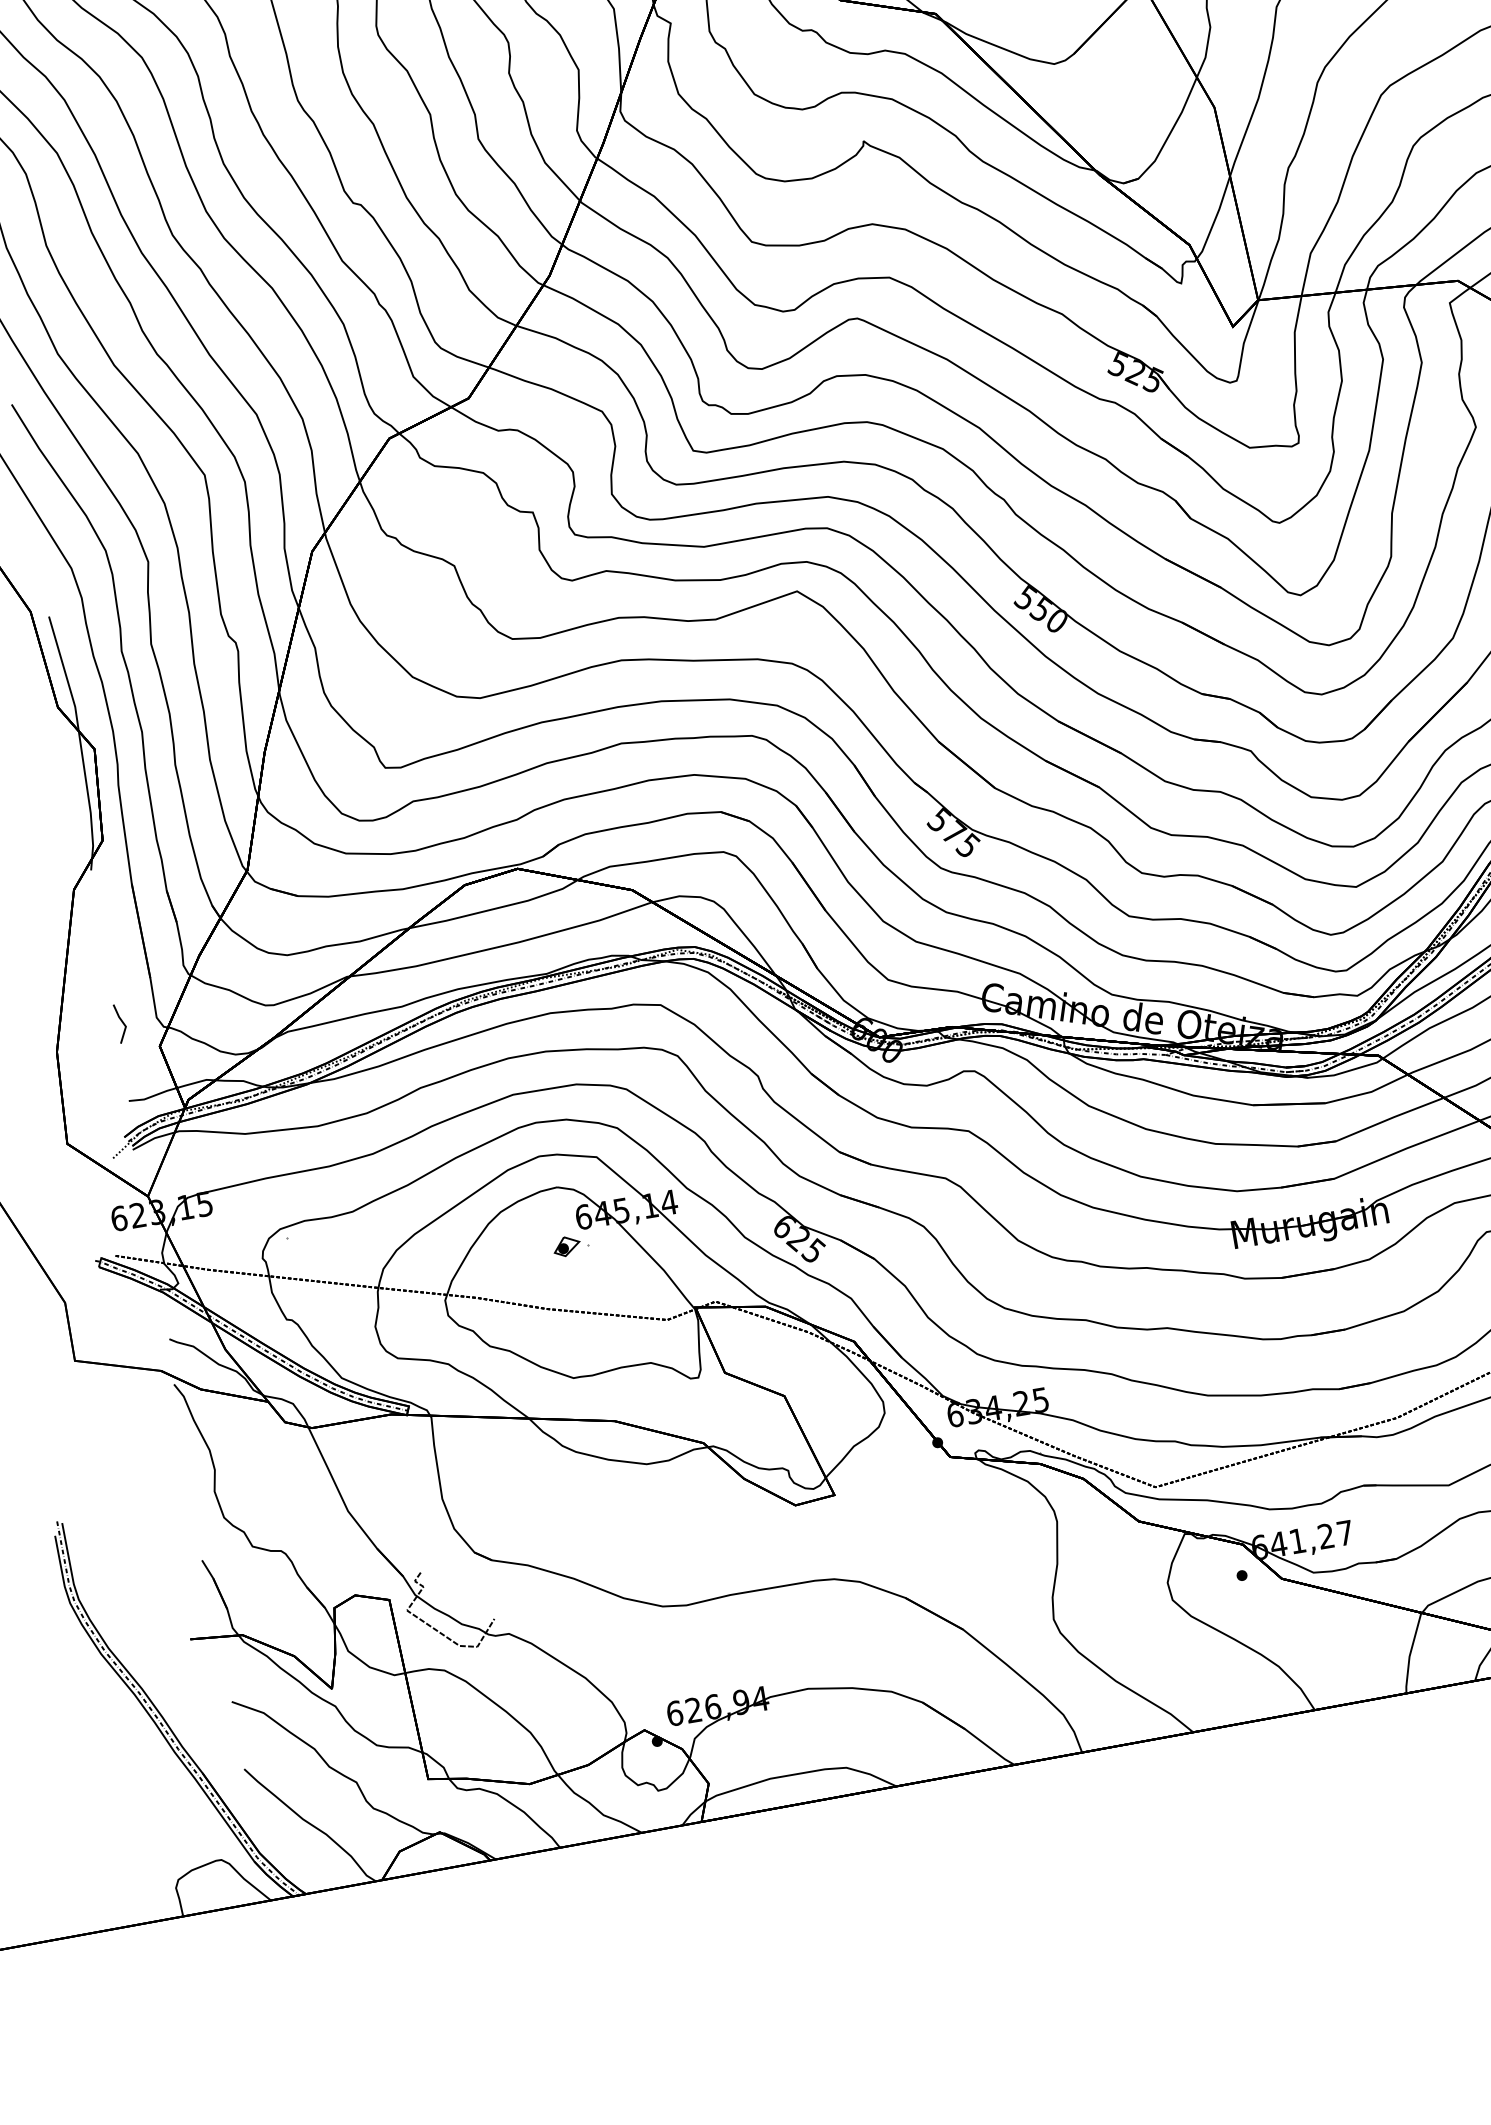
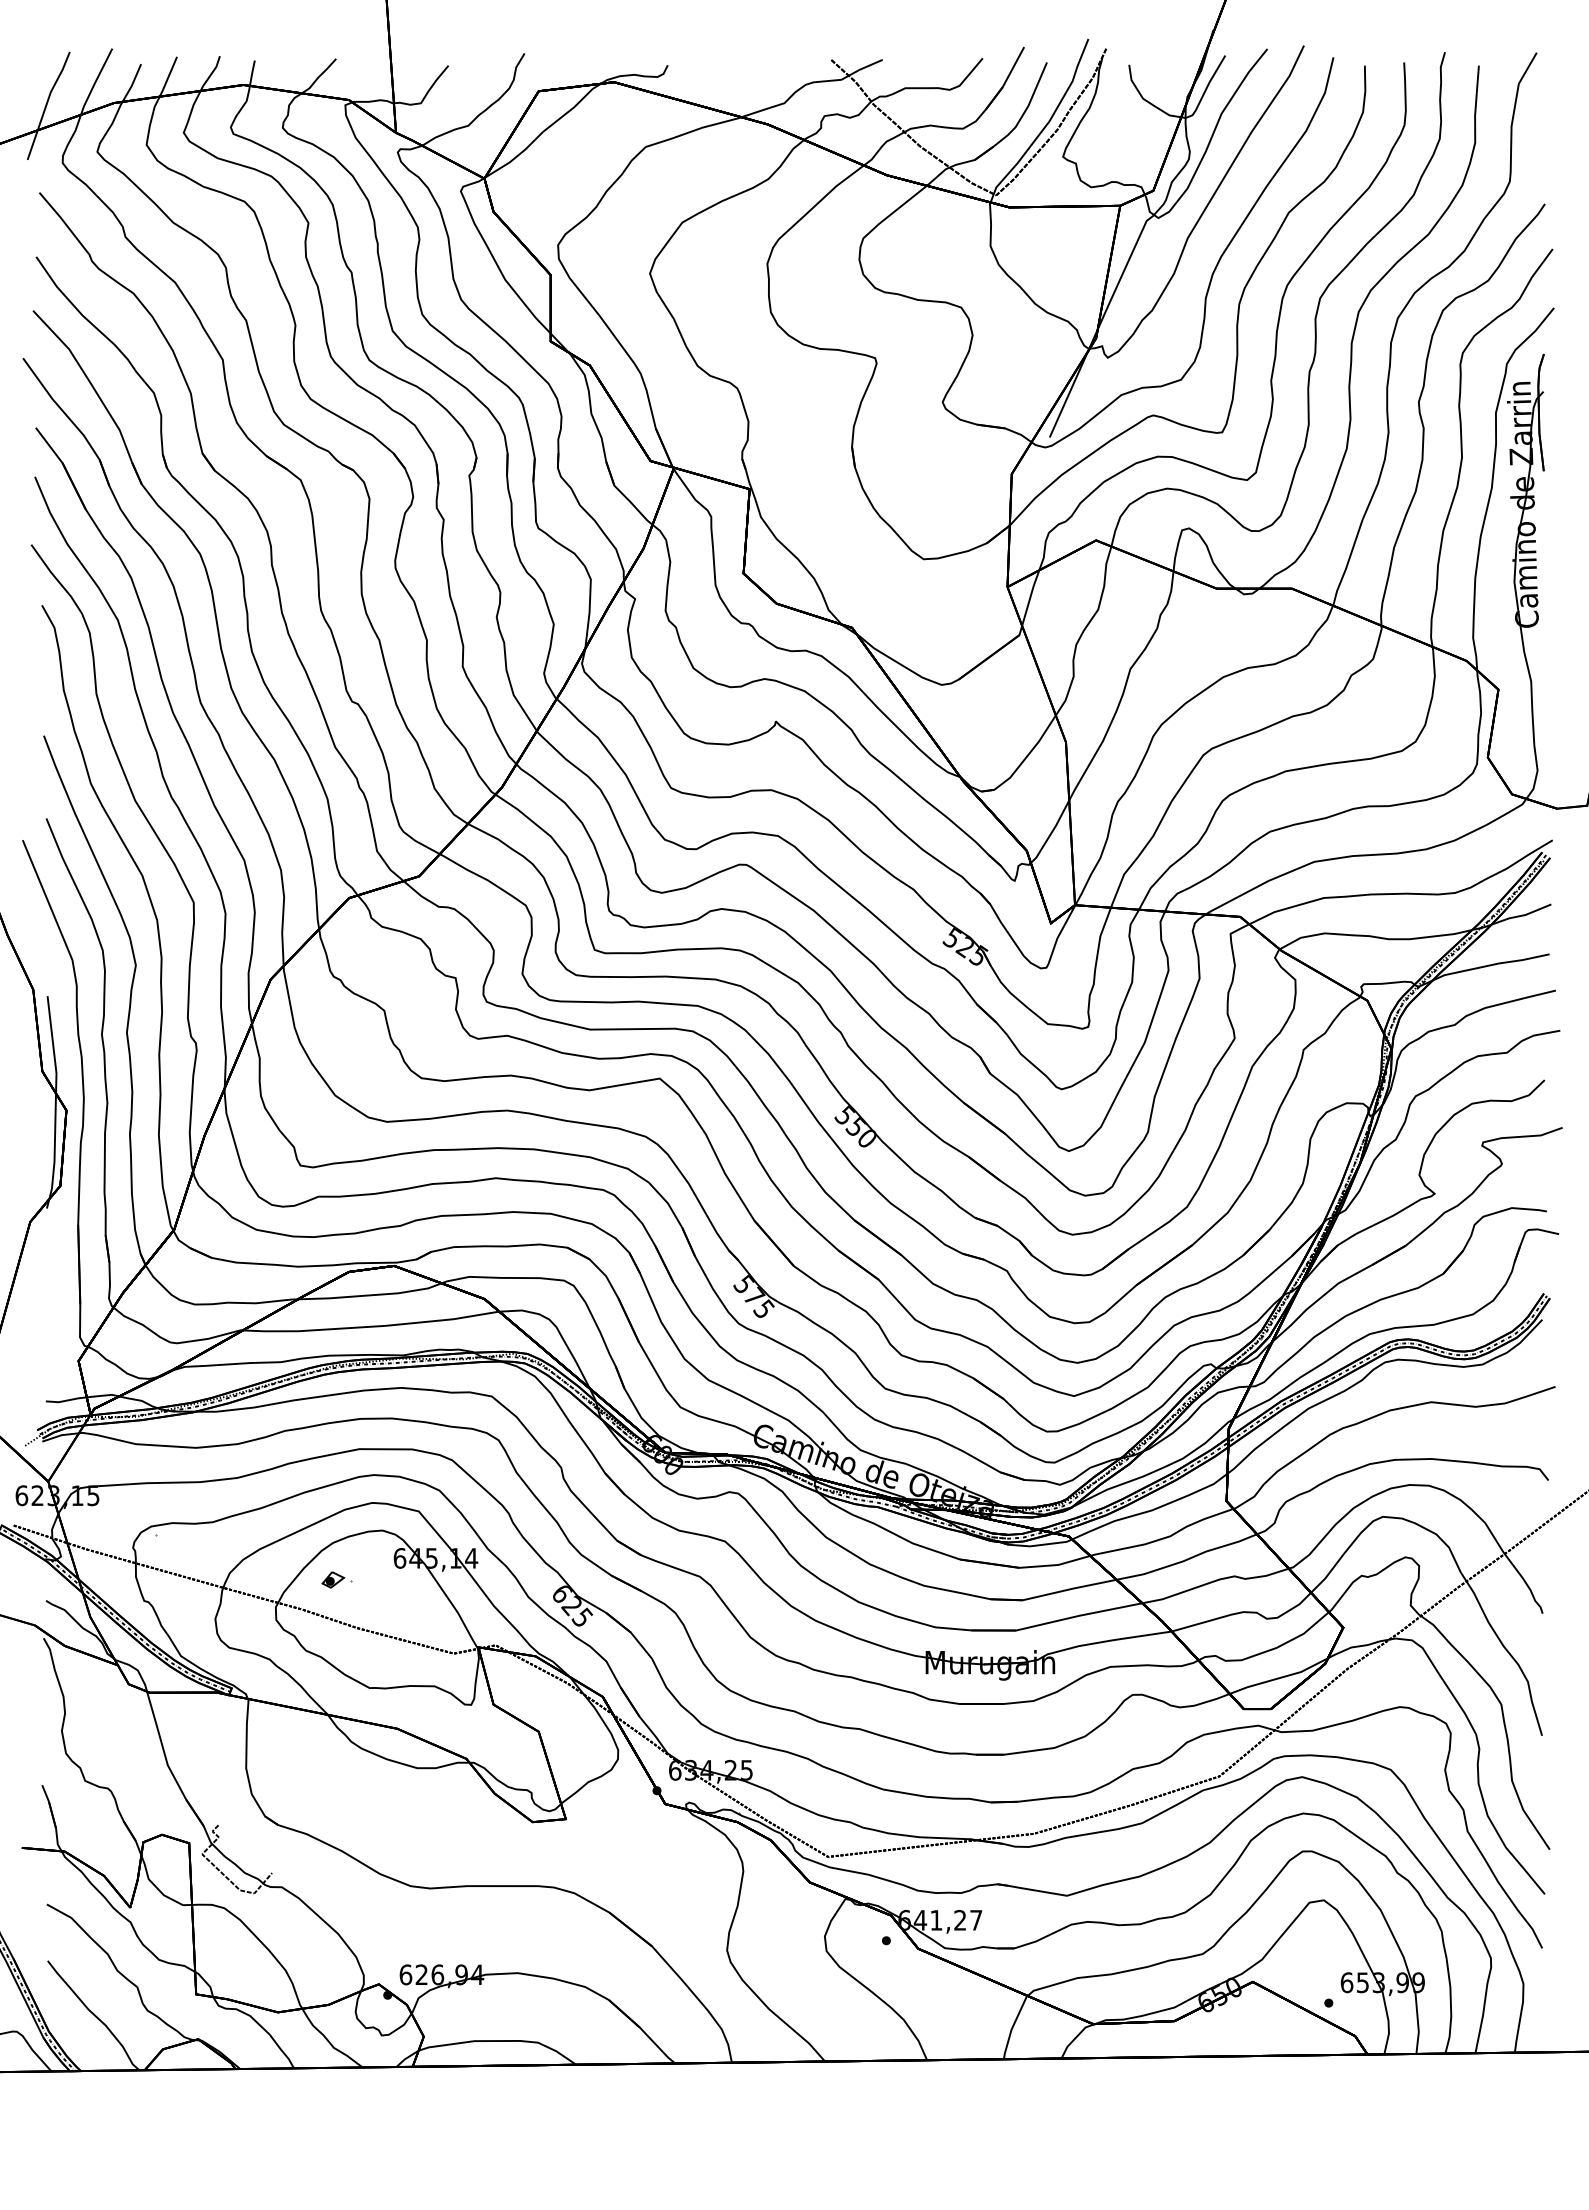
line: (121, 1022) -> (50, 1336), removed
part: (570, 1245) -> (336, 1579), moved

